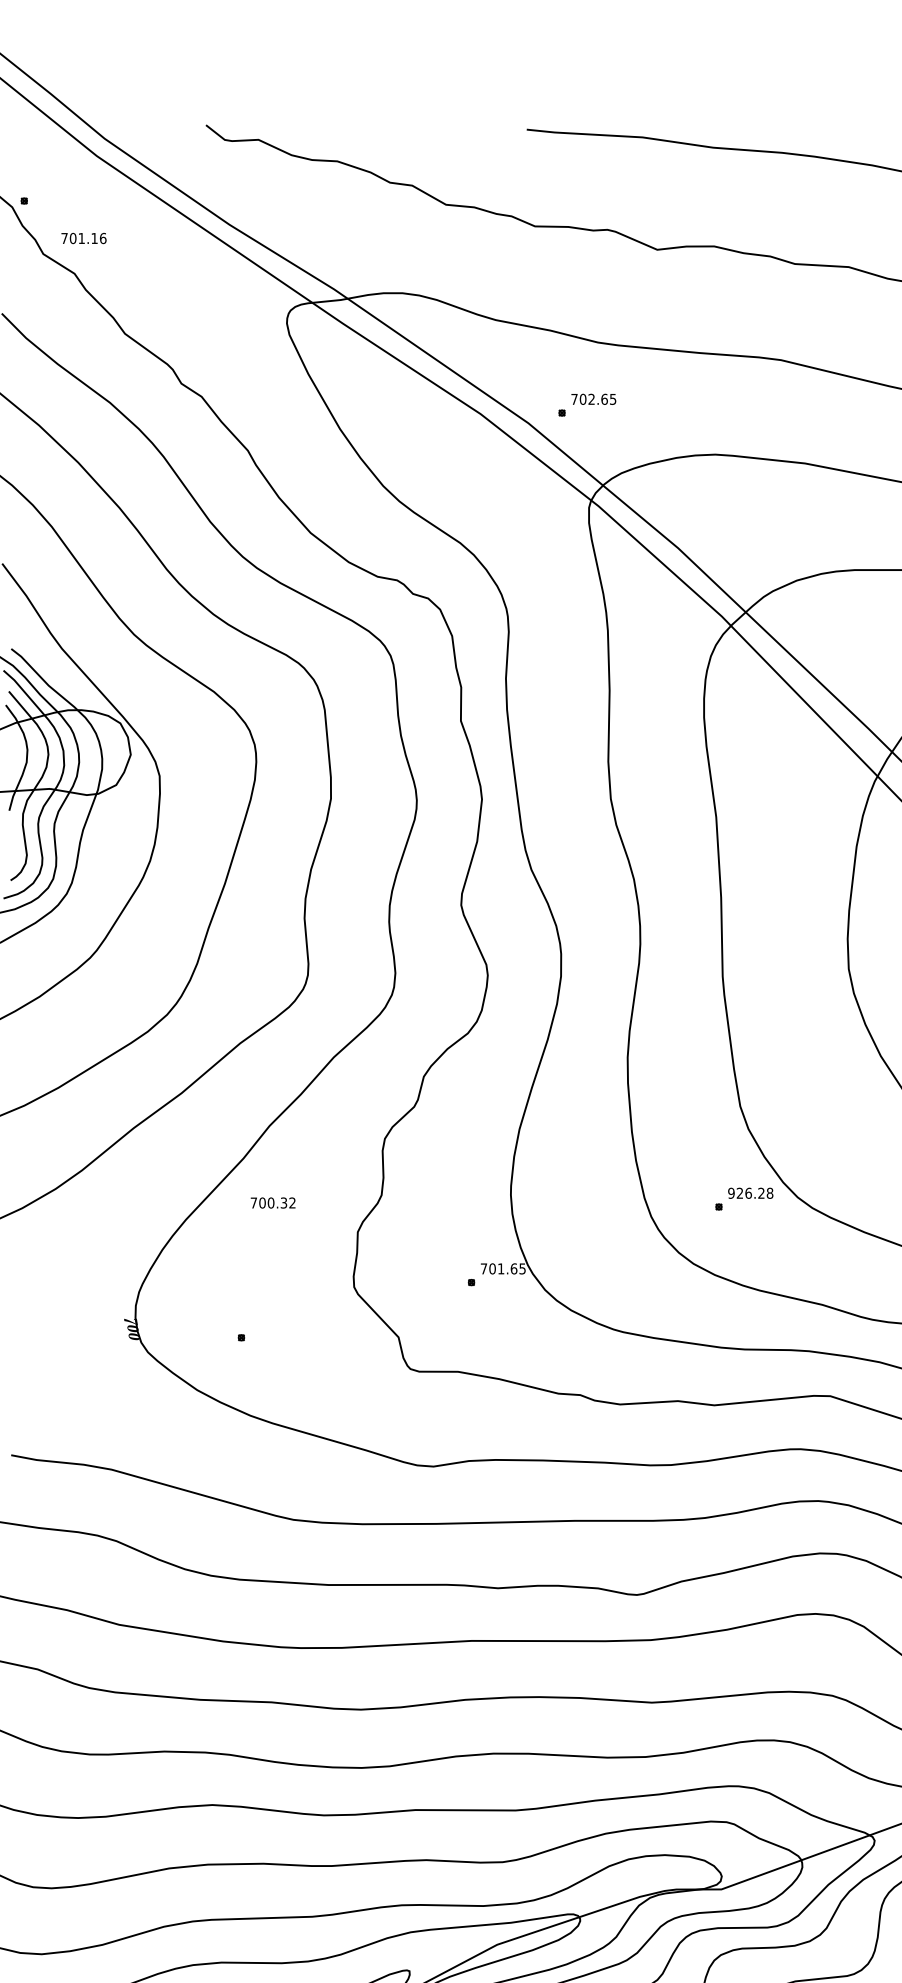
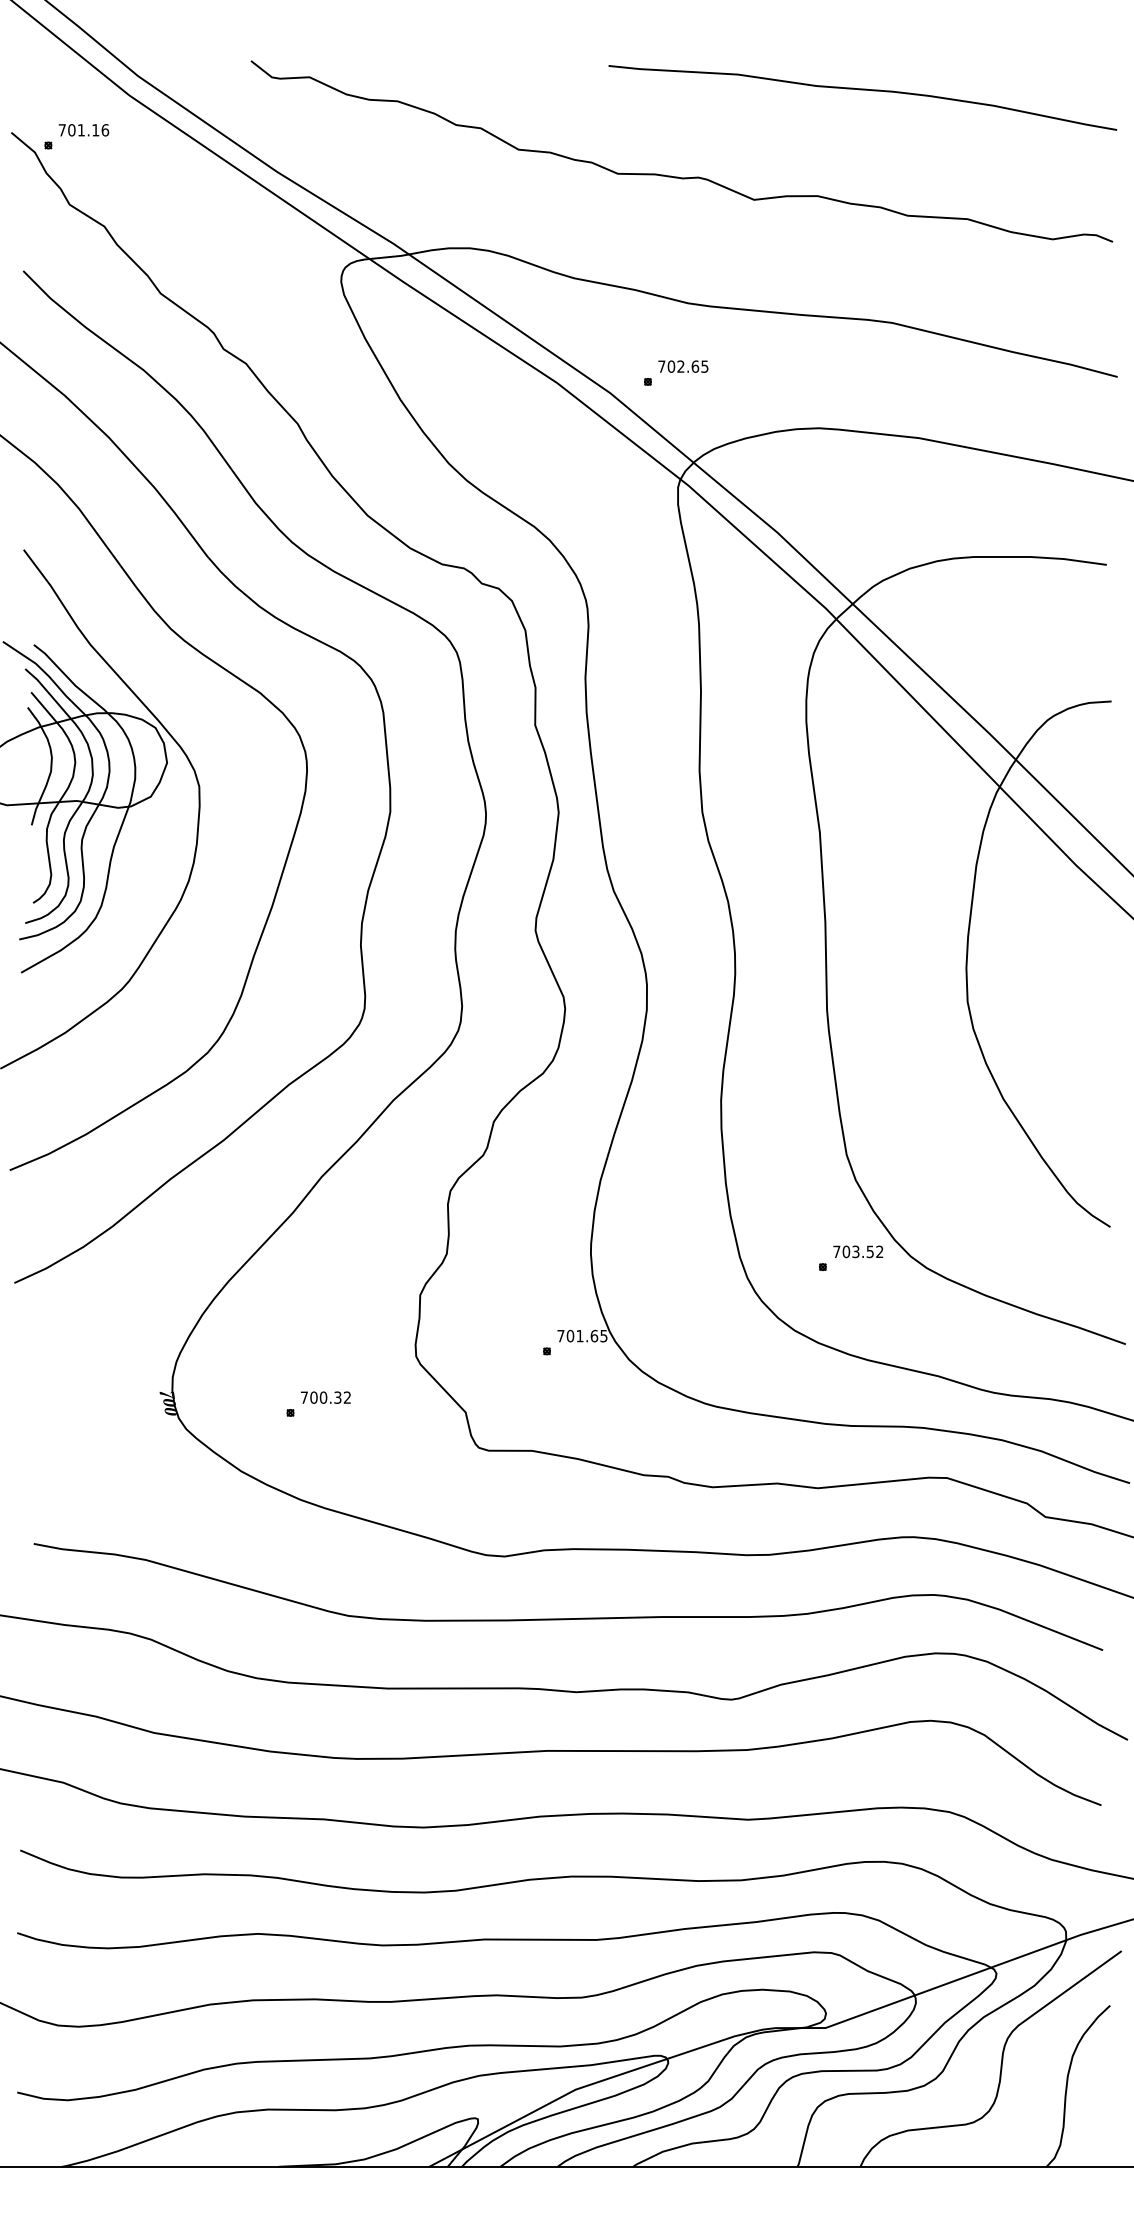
text: (83, 238) -> (83, 130), moved
text: (750, 1192) -> (858, 1251), 926.28 -> 703.52
text: (272, 1202) -> (325, 1397), moved

